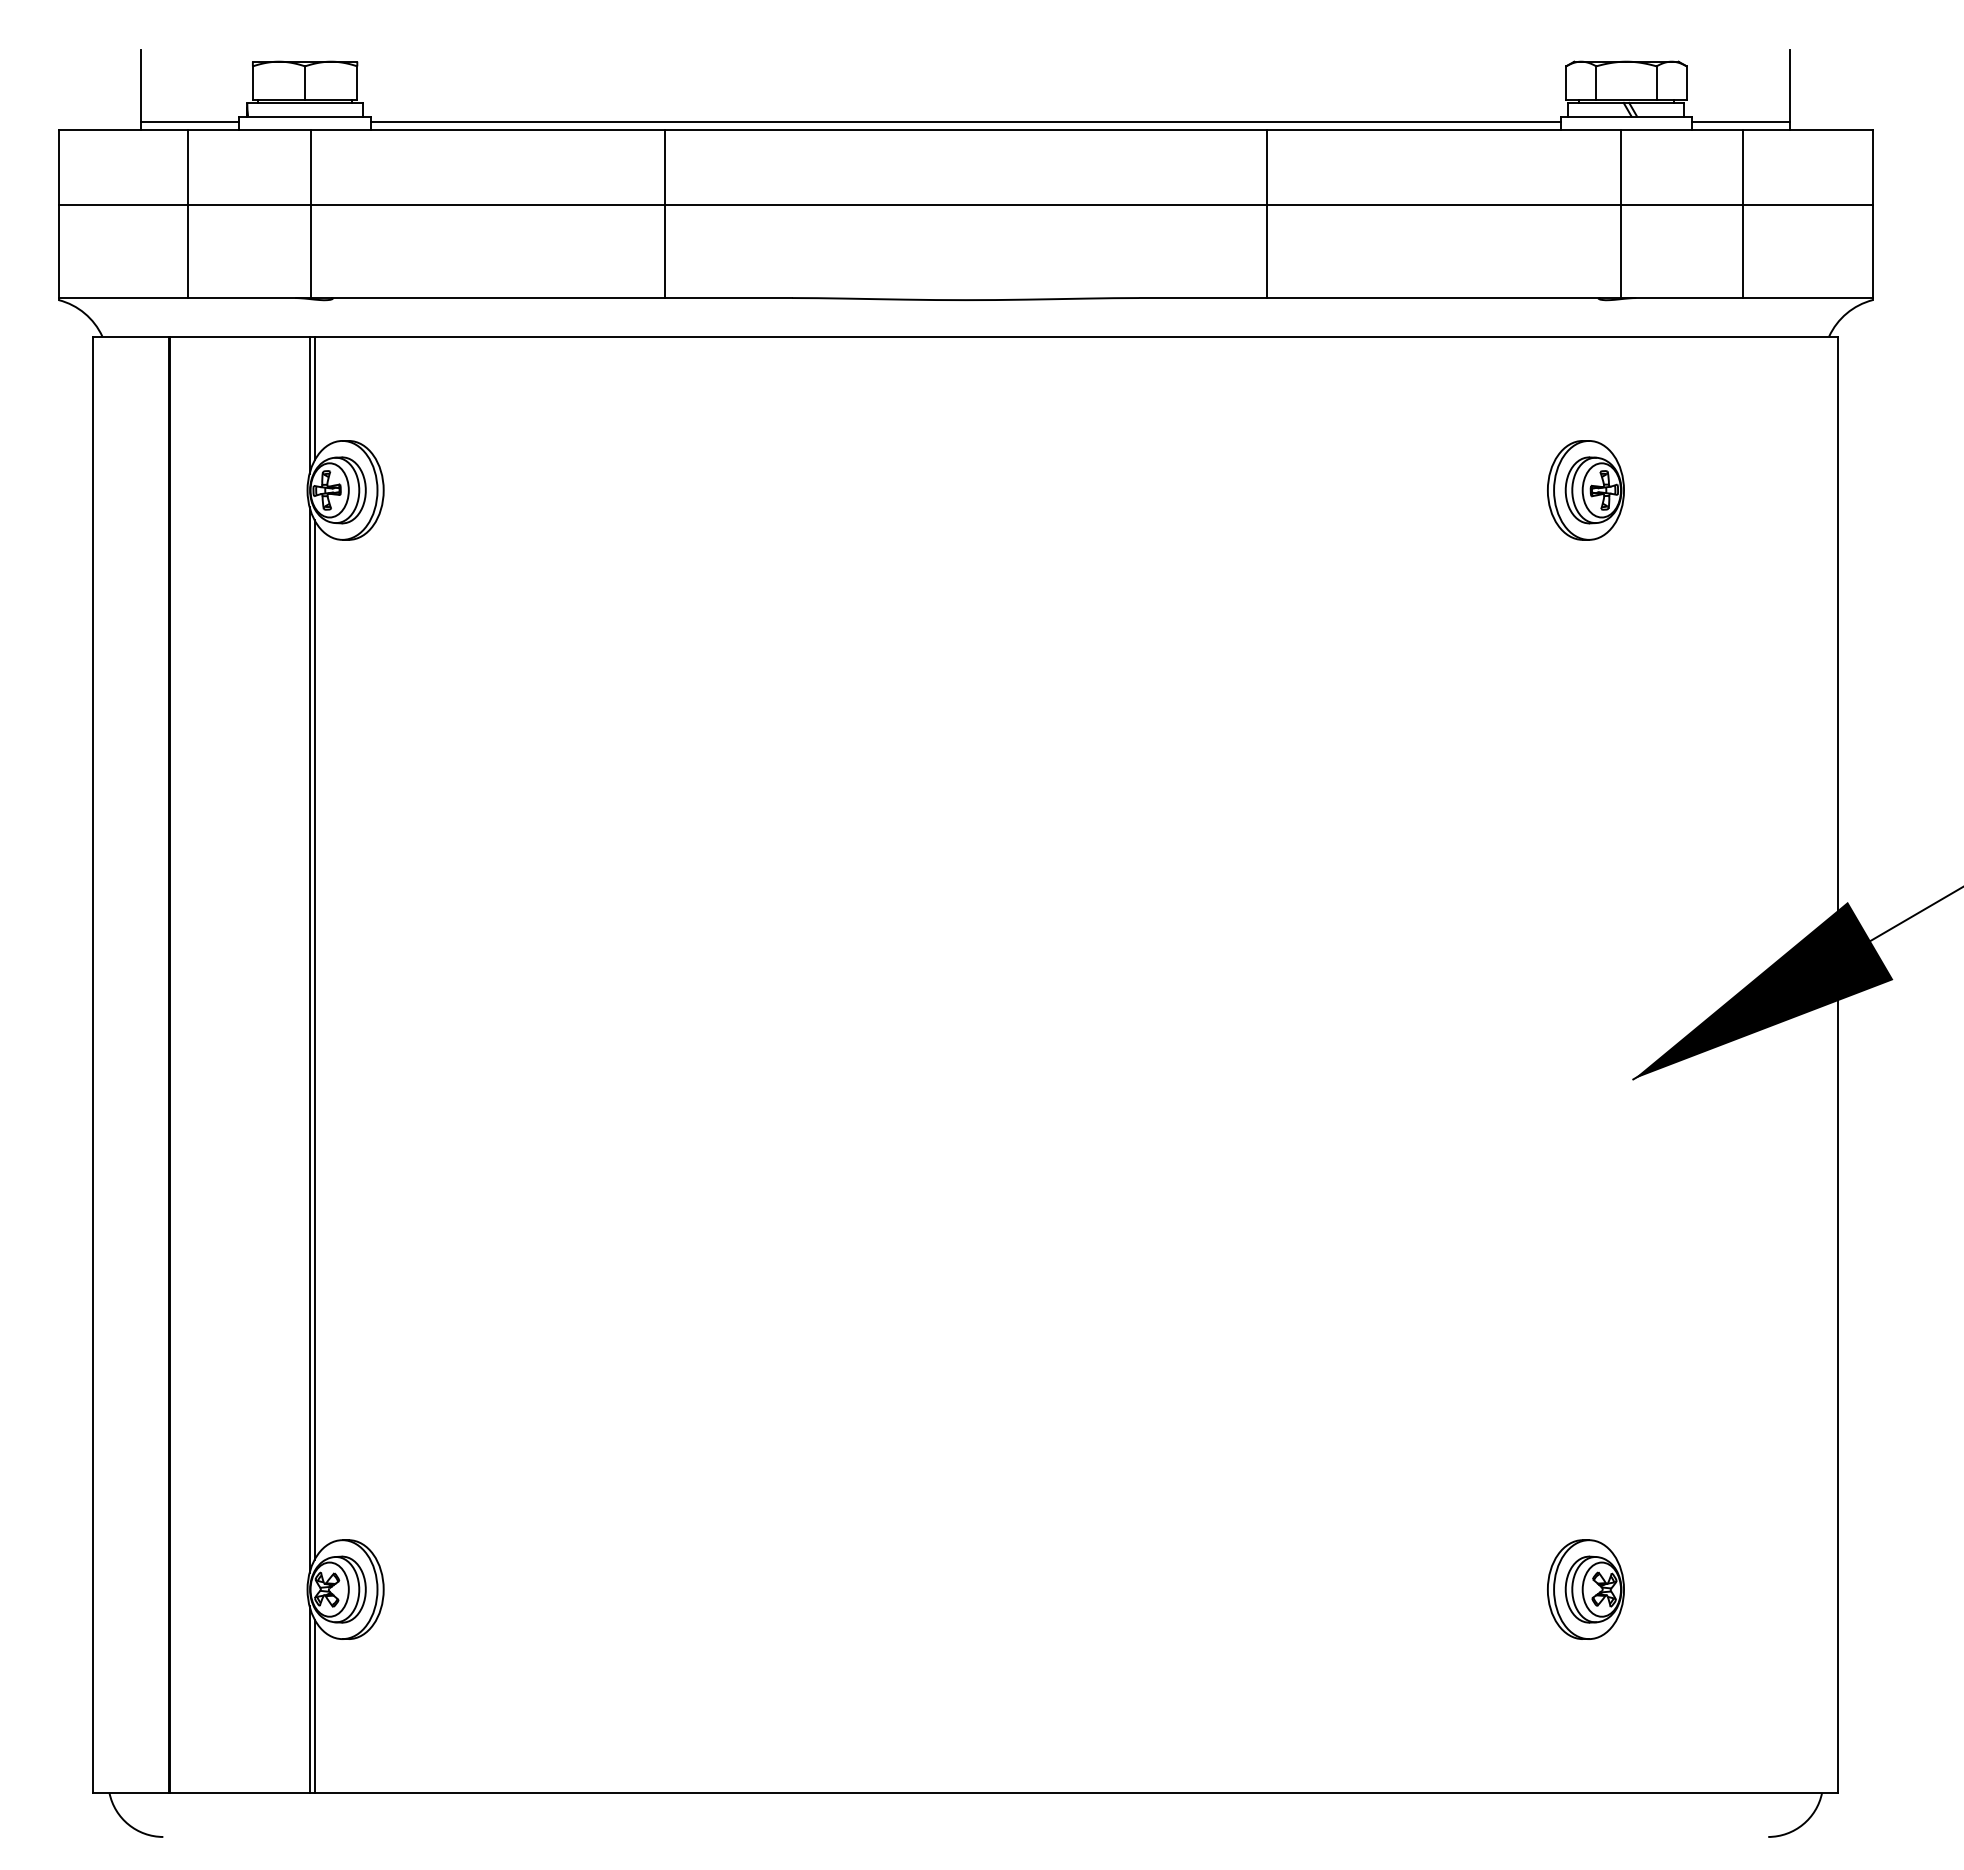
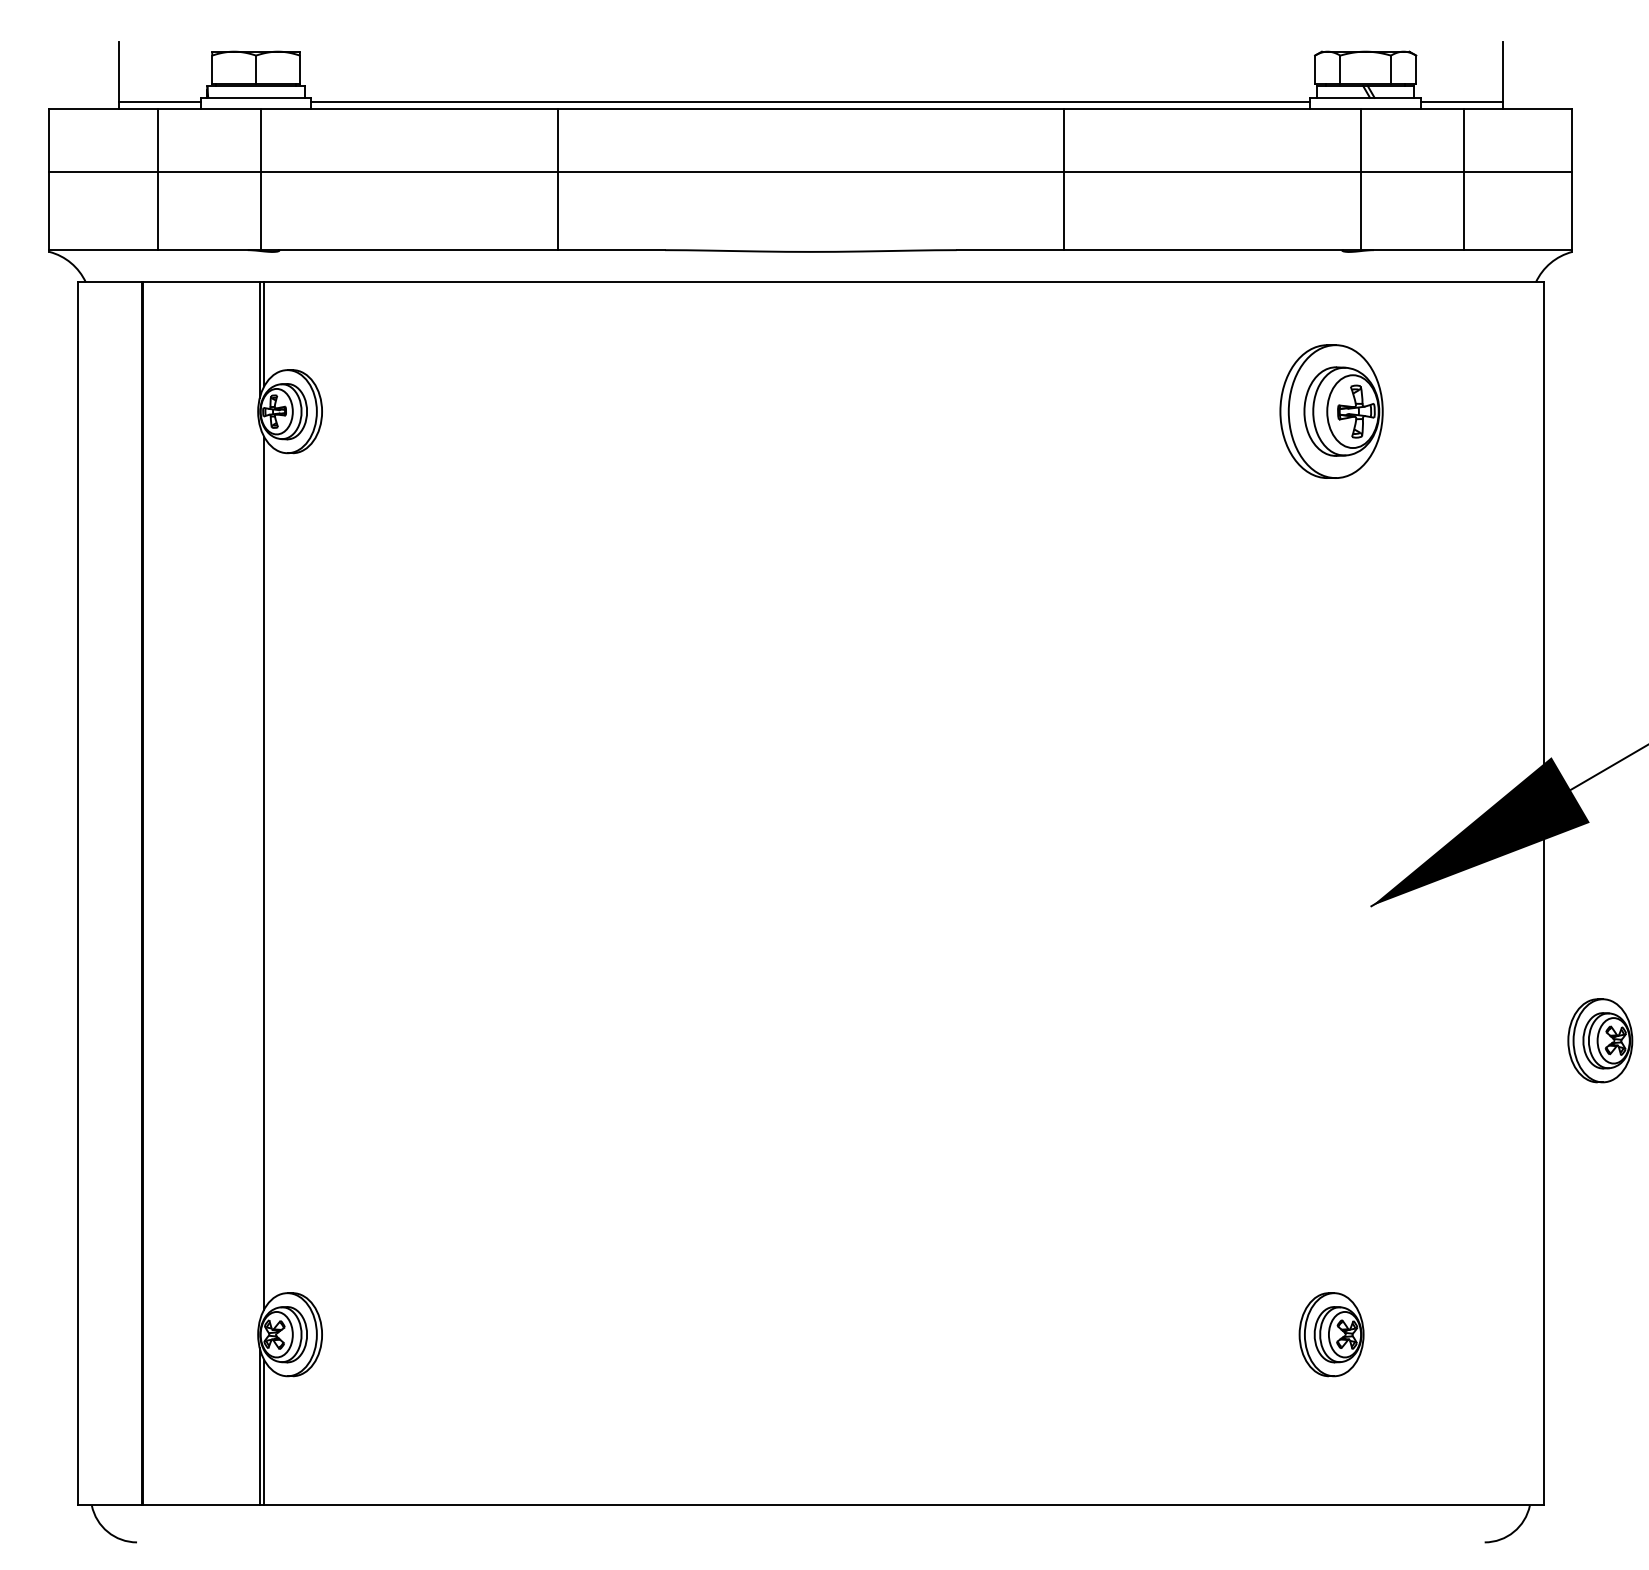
part: (1585, 490) -> (1331, 411), size x1.6
line: (309, 1039) -> (259, 872), removed
part: (1905, 1239) -> (1599, 1040), added

